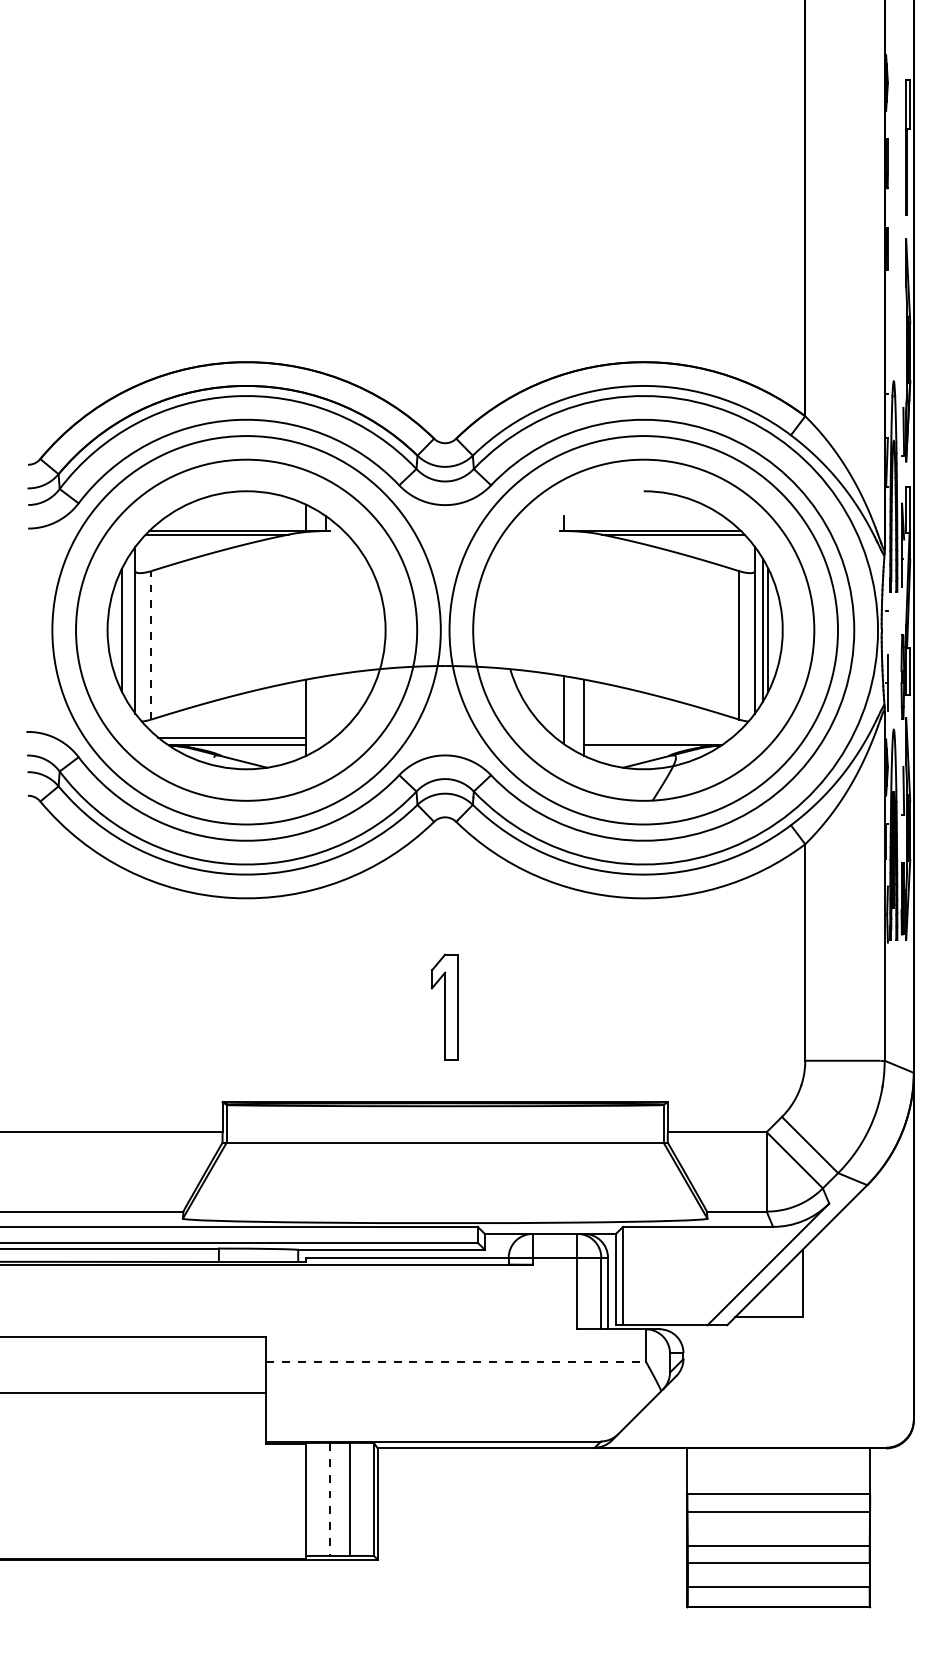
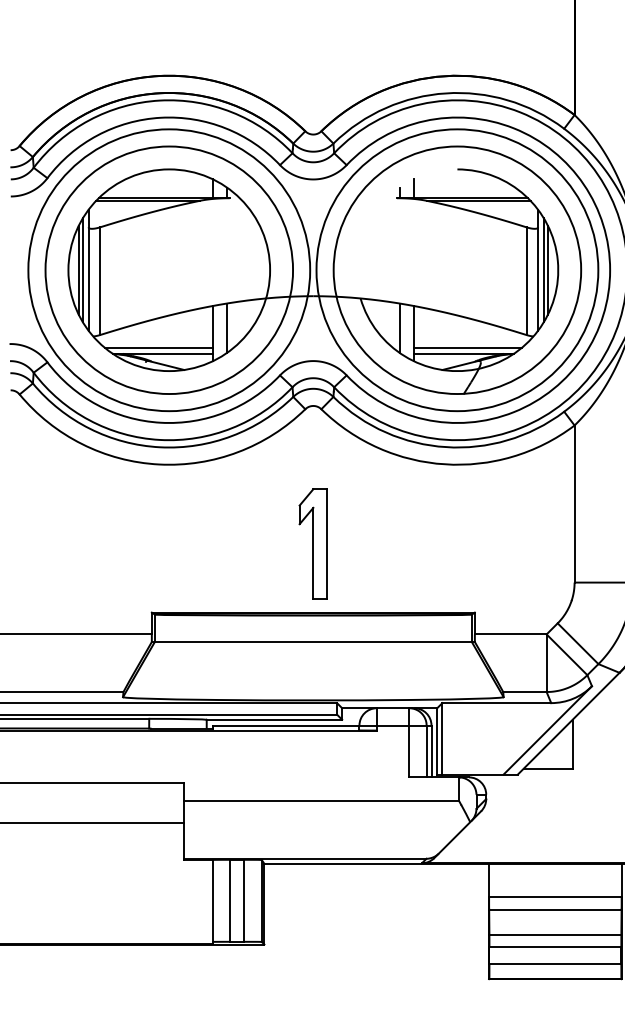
line: (584, 517) -> (414, 188), added
line: (127, 629) -> (82, 269), added
line: (151, 644) -> (100, 280), dashed -> solid
line: (326, 710) -> (227, 328), added
line: (658, 737) -> (468, 348), added
part: (444, 1007) -> (312, 543), size x1.43
line: (456, 1362) -> (321, 801), dashed -> solid
line: (330, 1499) -> (230, 900), dashed -> solid

